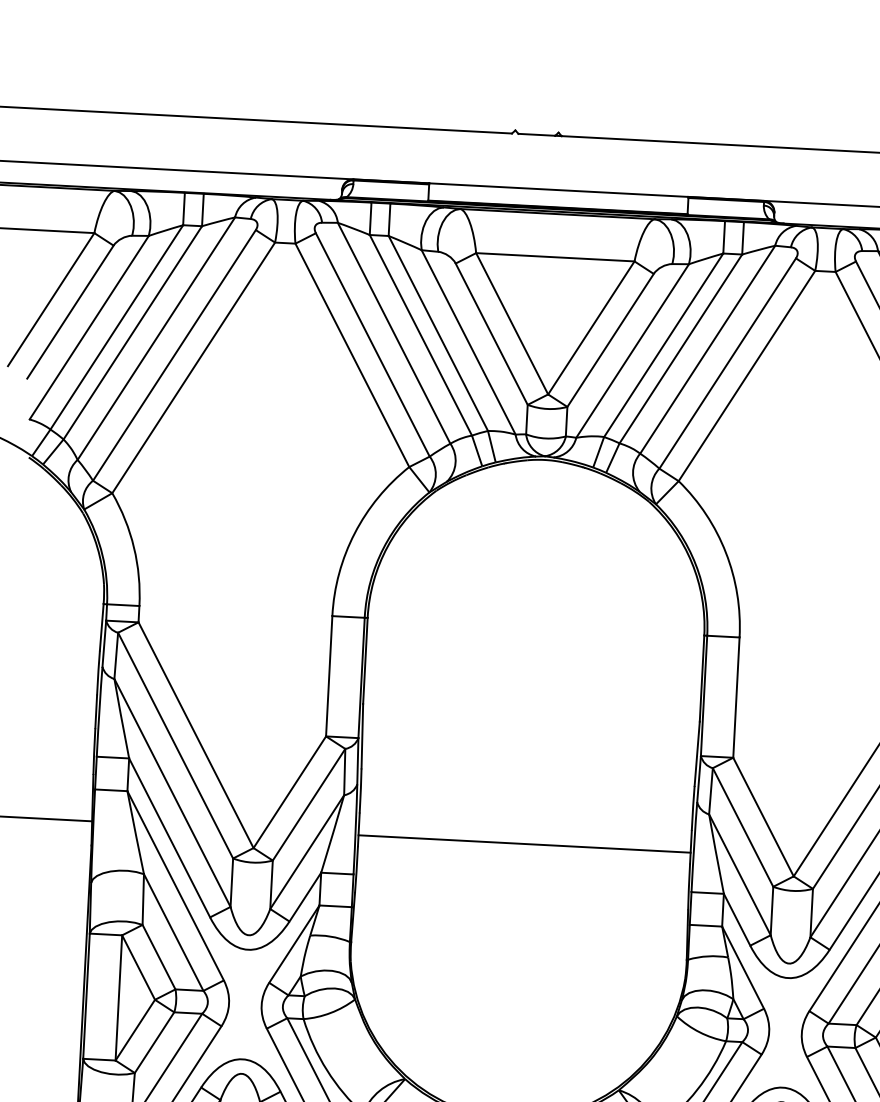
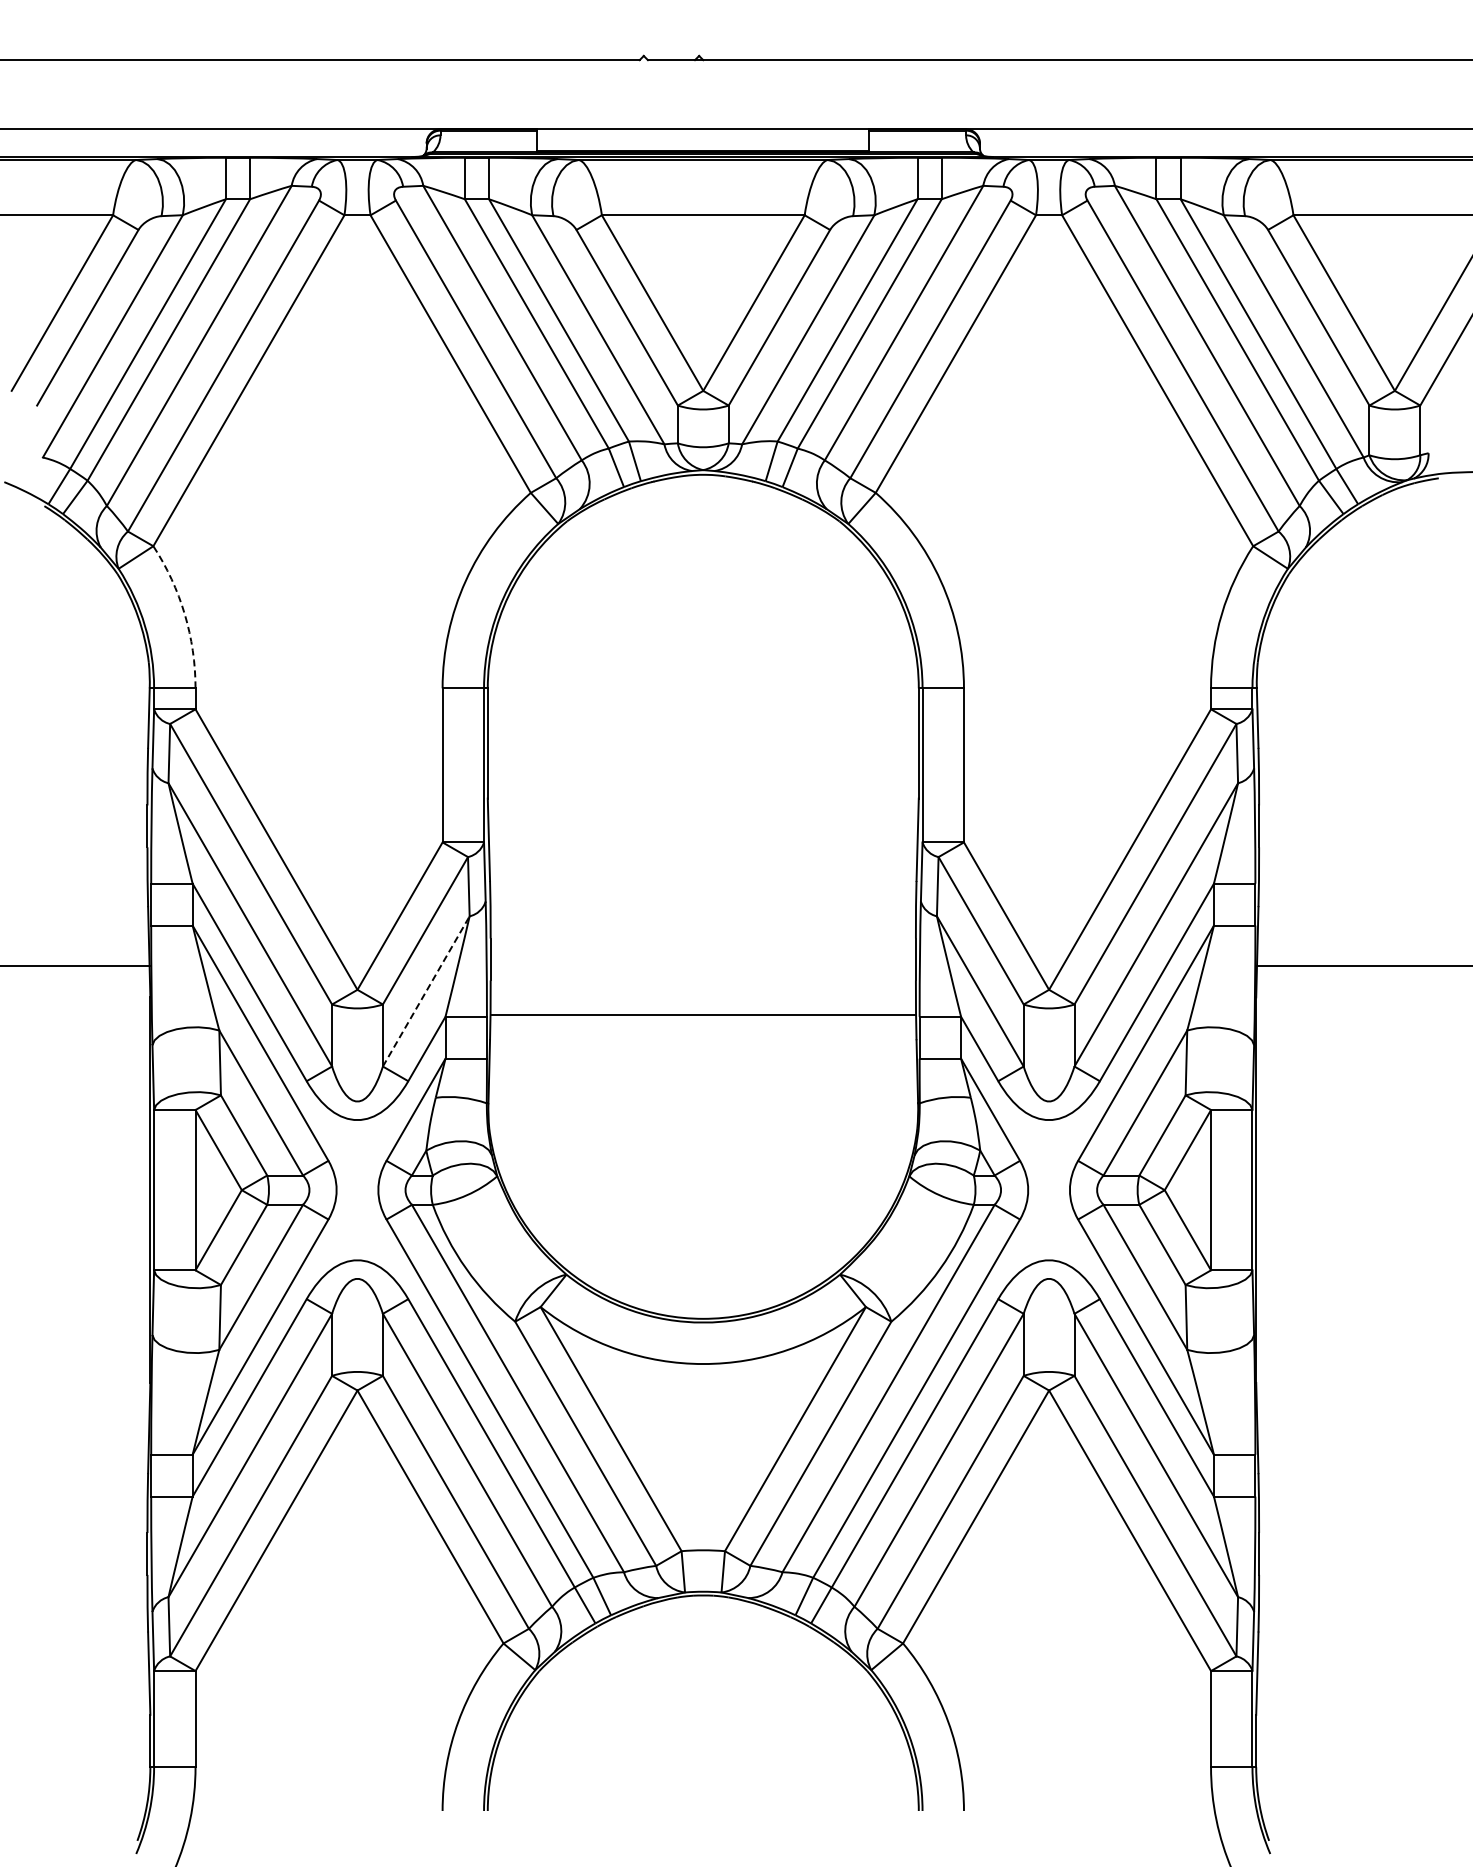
arc: (133, 547) -> (184, 614), solid -> dashed
line: (523, 843) -> (702, 1015), moved
line: (307, 852) -> (426, 991), solid -> dashed

